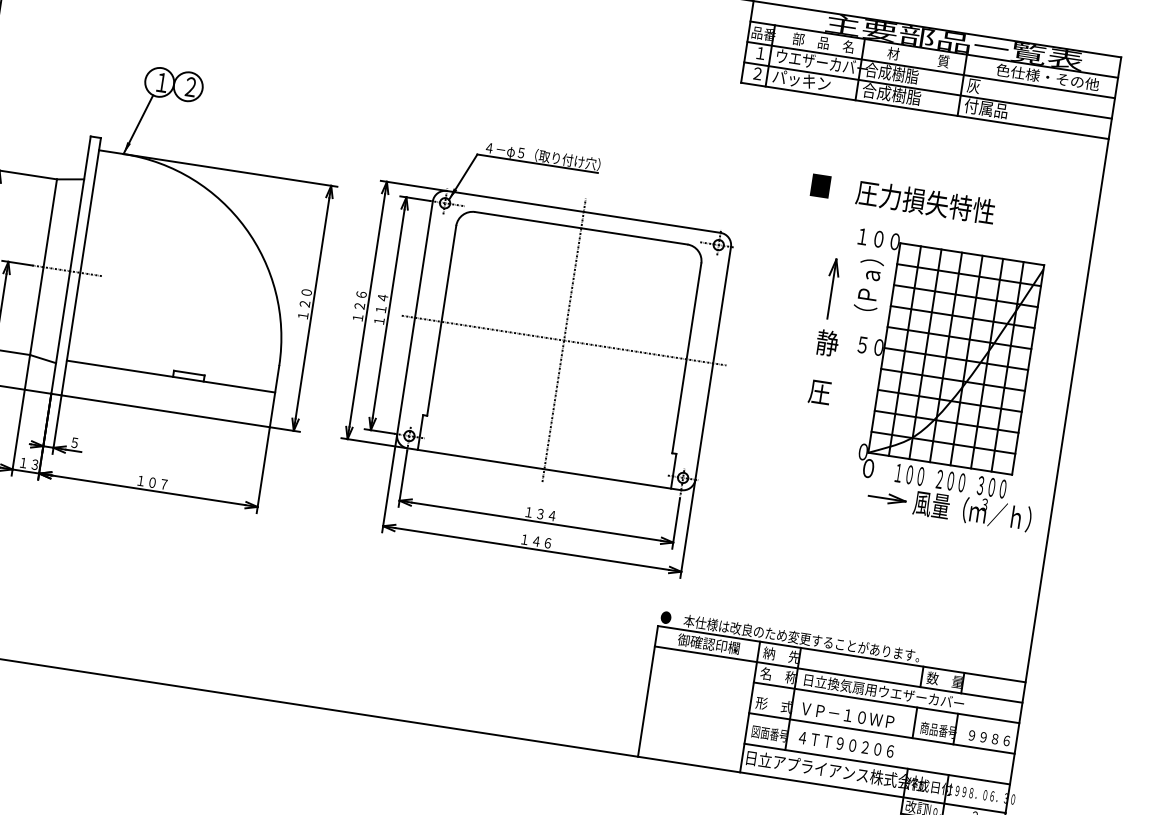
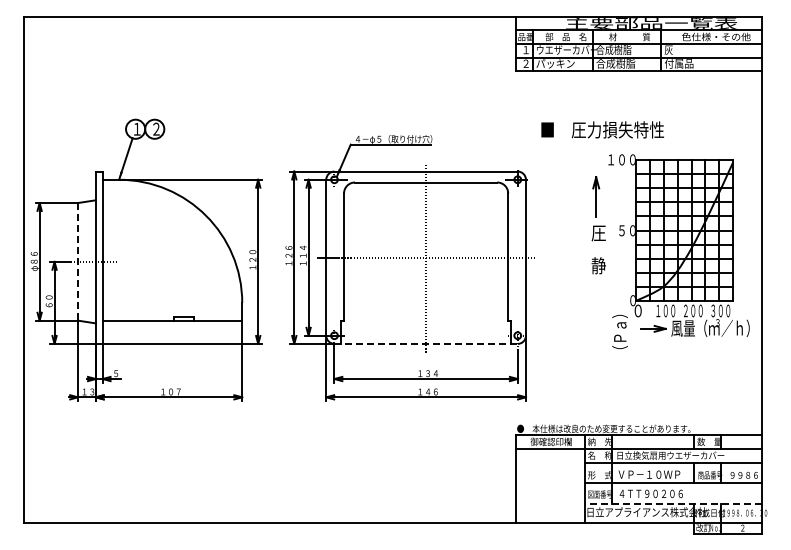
text: (902, 197) -> (602, 129), moved
line: (44, 266) -> (78, 261), solid -> dashed
text: (867, 285) -> (619, 332), moved
text: (827, 342) -> (598, 232), 静 -> 圧
text: (819, 391) -> (598, 265), 圧 -> 静
line: (545, 468) -> (426, 343), solid -> dashed
line: (877, 764) -> (673, 503), solid -> dashed

